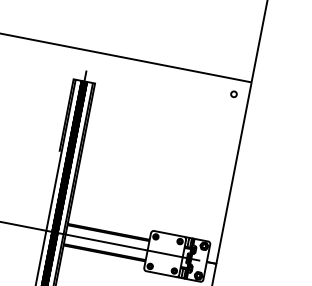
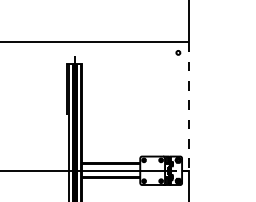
line: (233, 174) -> (188, 107), solid -> dashed

